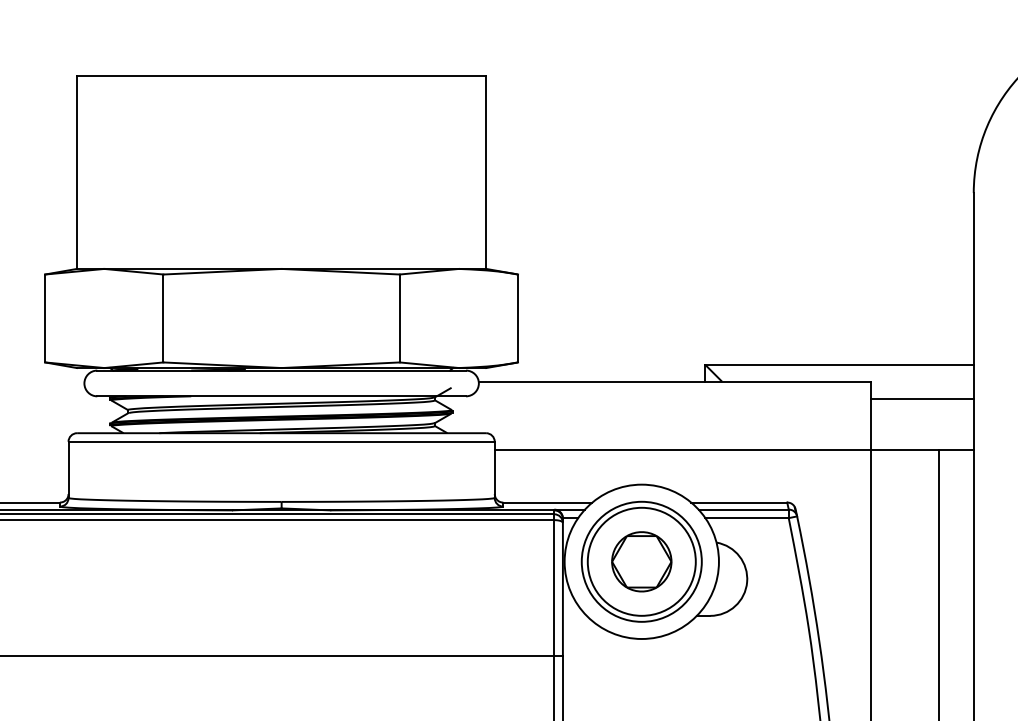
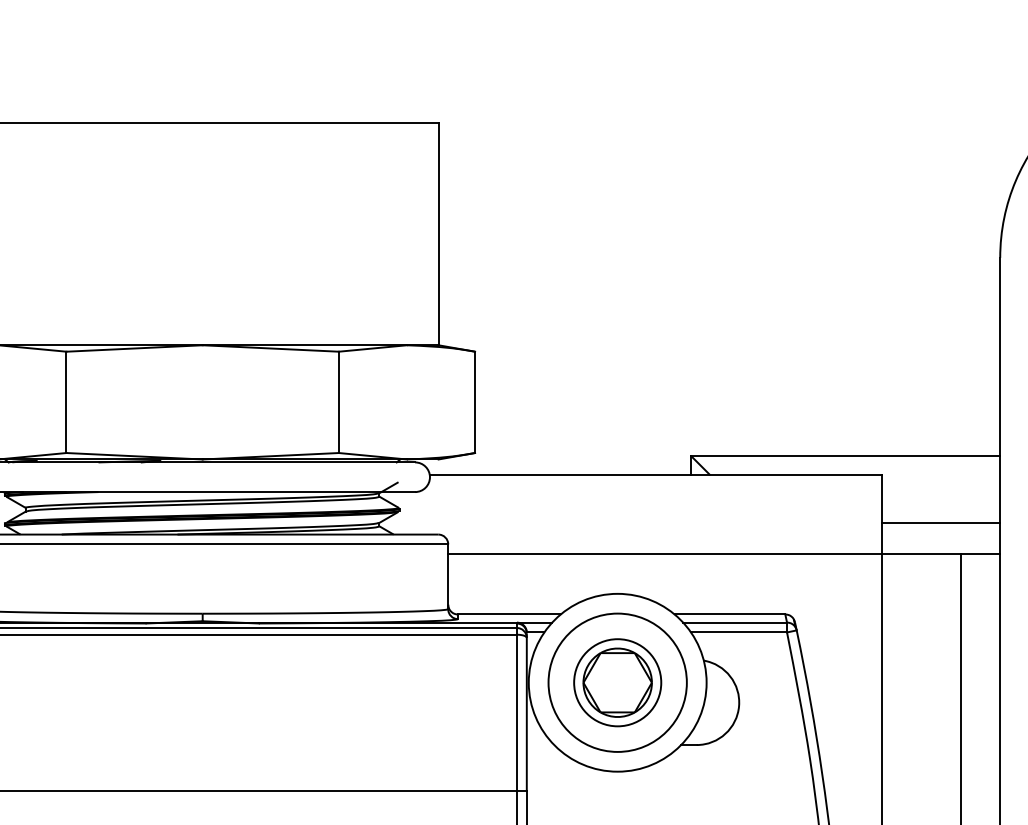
line: (921, 399) -> (940, 523), moved
circle: (641, 561) -> (617, 682), size x0.7

